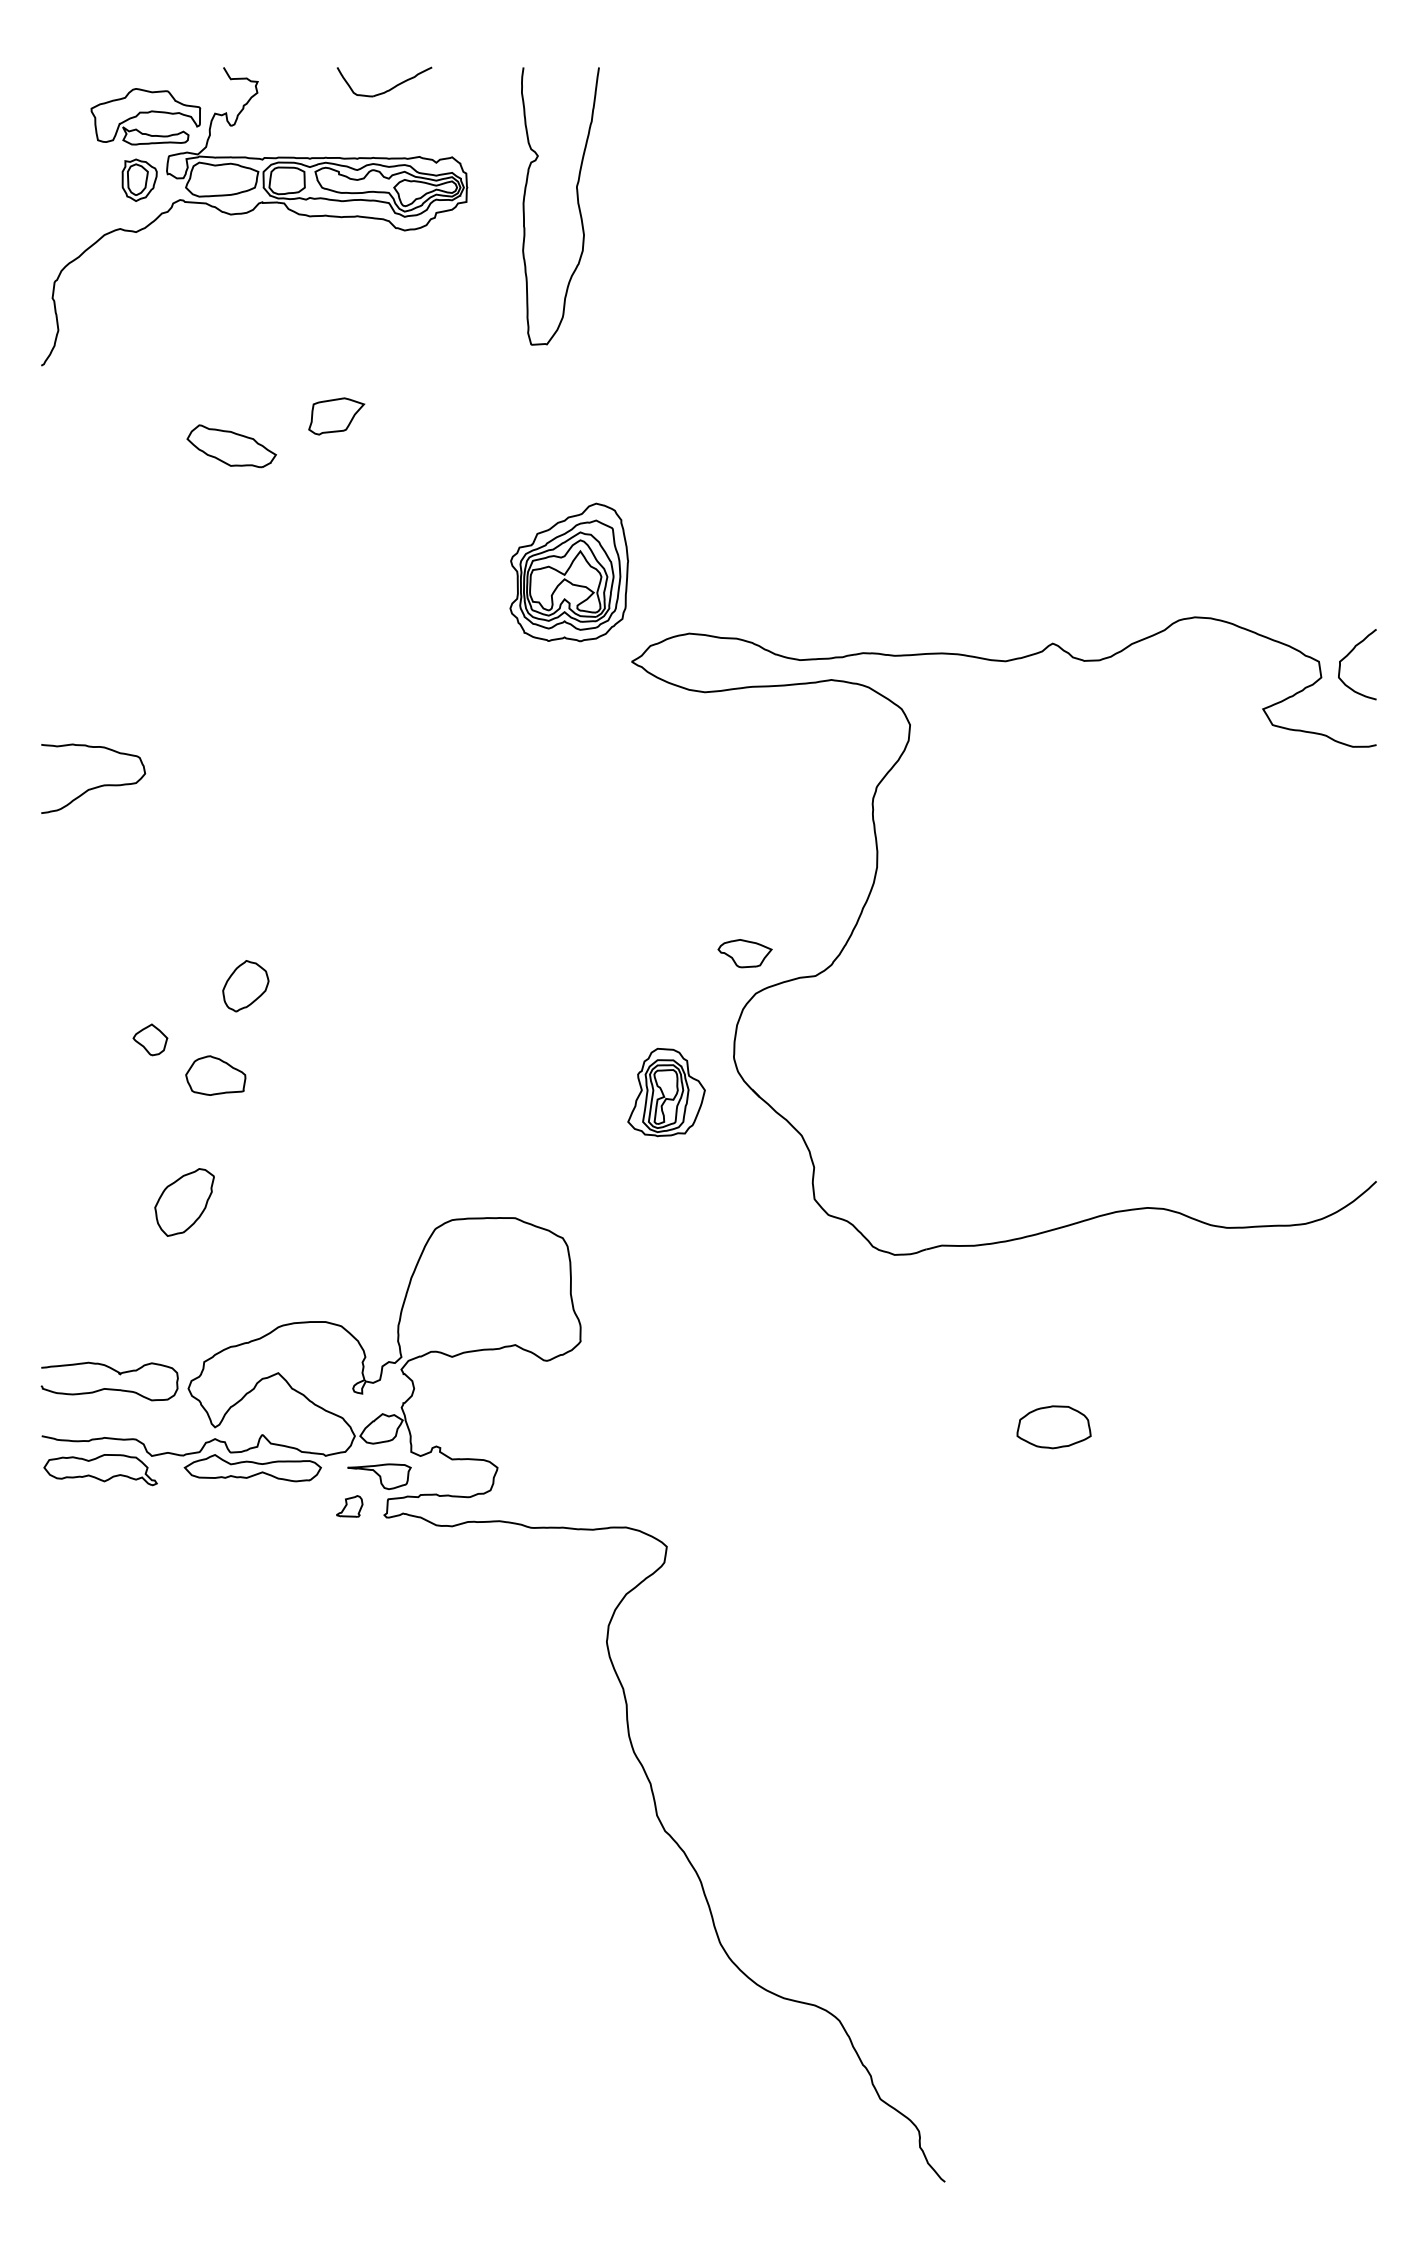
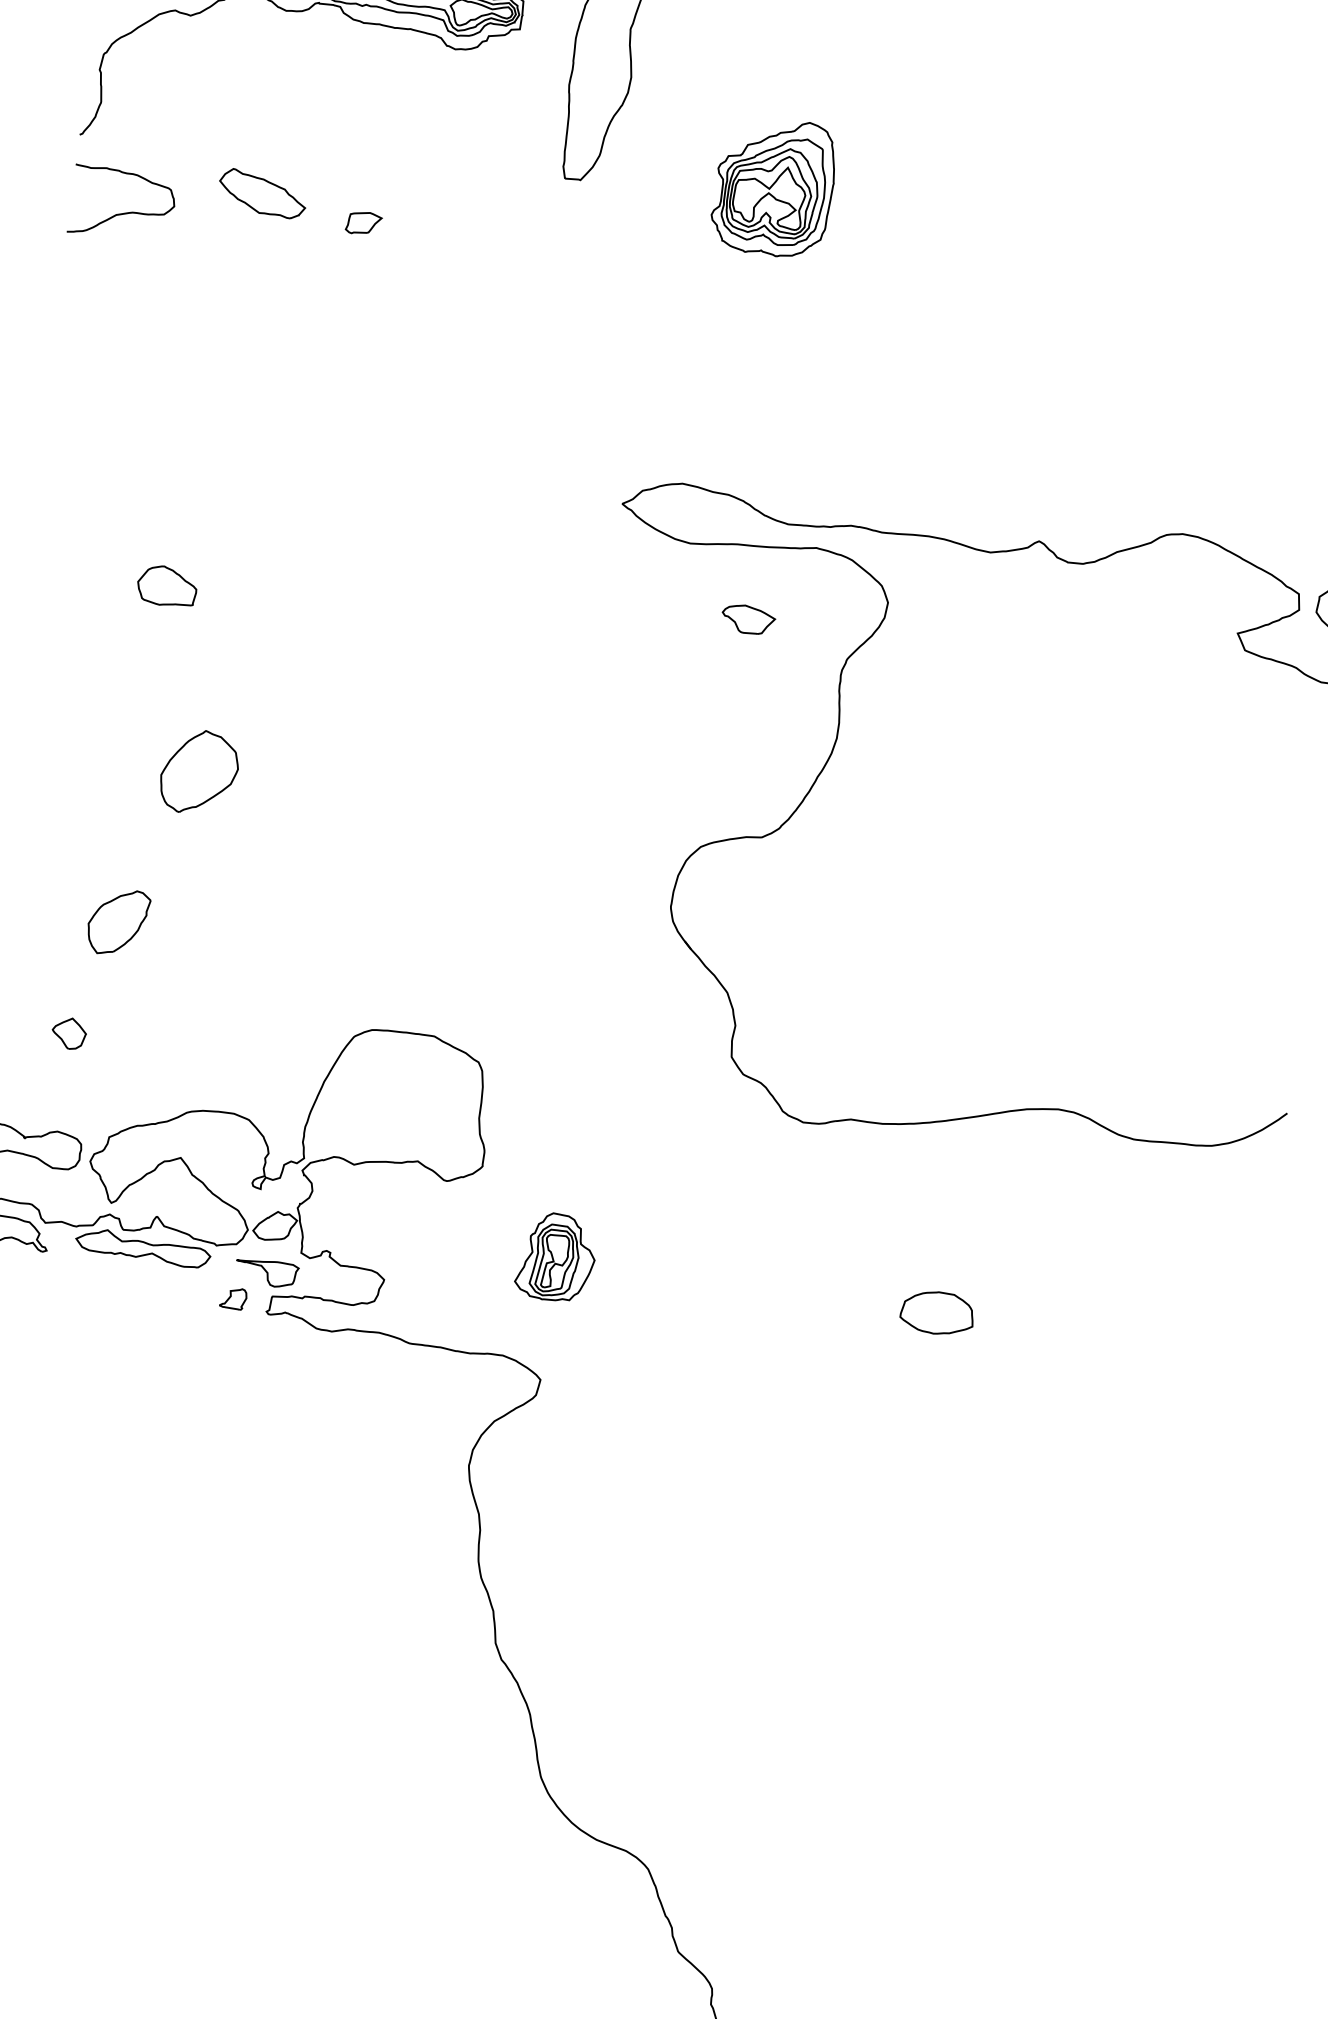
part: (336, 416) -> (363, 223), size x0.62
part: (231, 446) -> (262, 193), moved
part: (568, 572) -> (773, 187), moved
curve: (95, 786) -> (123, 212), moved
part: (744, 953) -> (747, 619), moved
part: (245, 986) -> (199, 772), size x1.67
part: (150, 1039) -> (69, 1033), moved
part: (215, 1075) -> (167, 586), moved
part: (666, 1092) -> (556, 1257), moved
part: (184, 1202) -> (118, 922), moved

